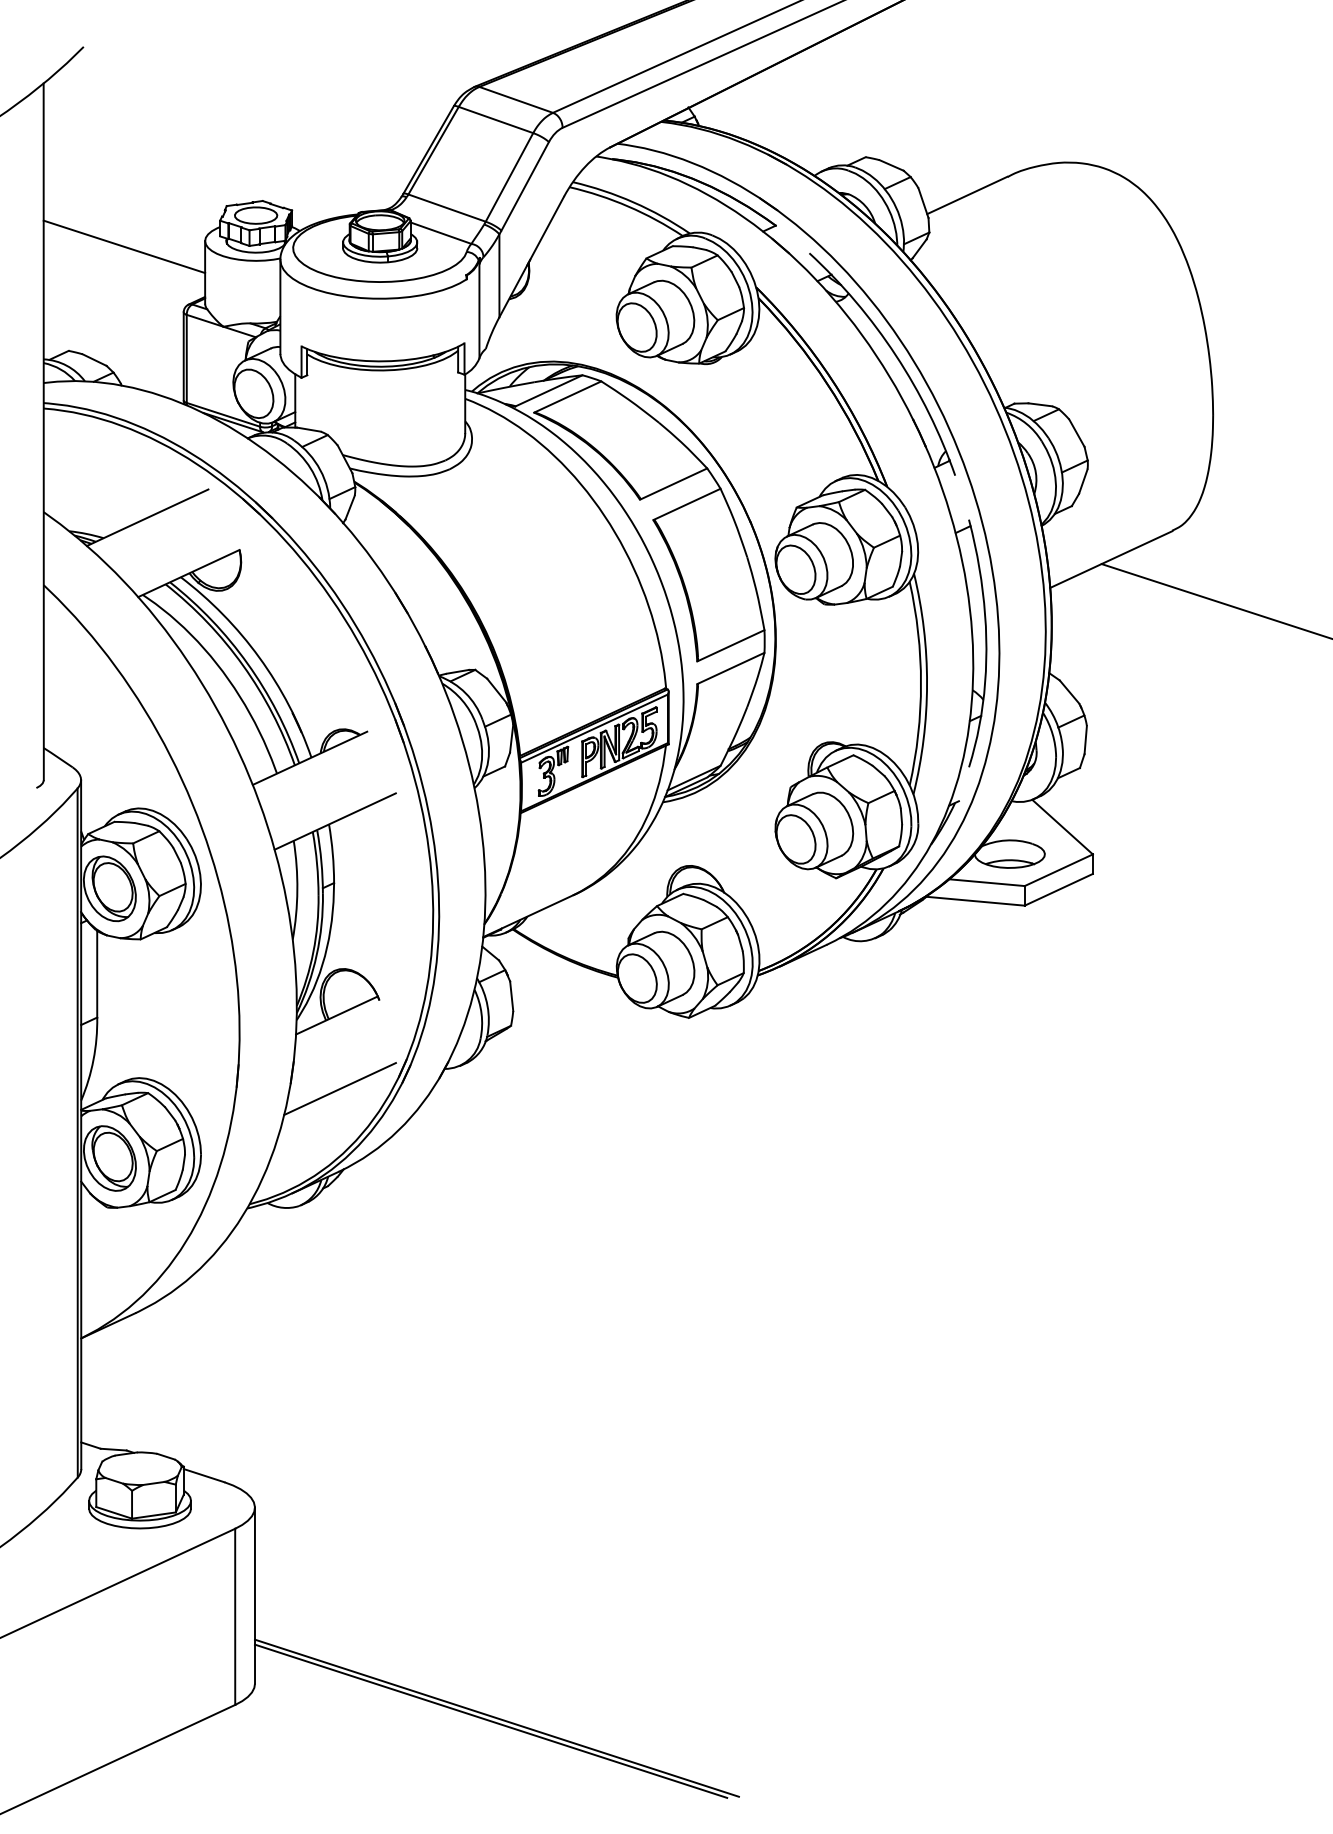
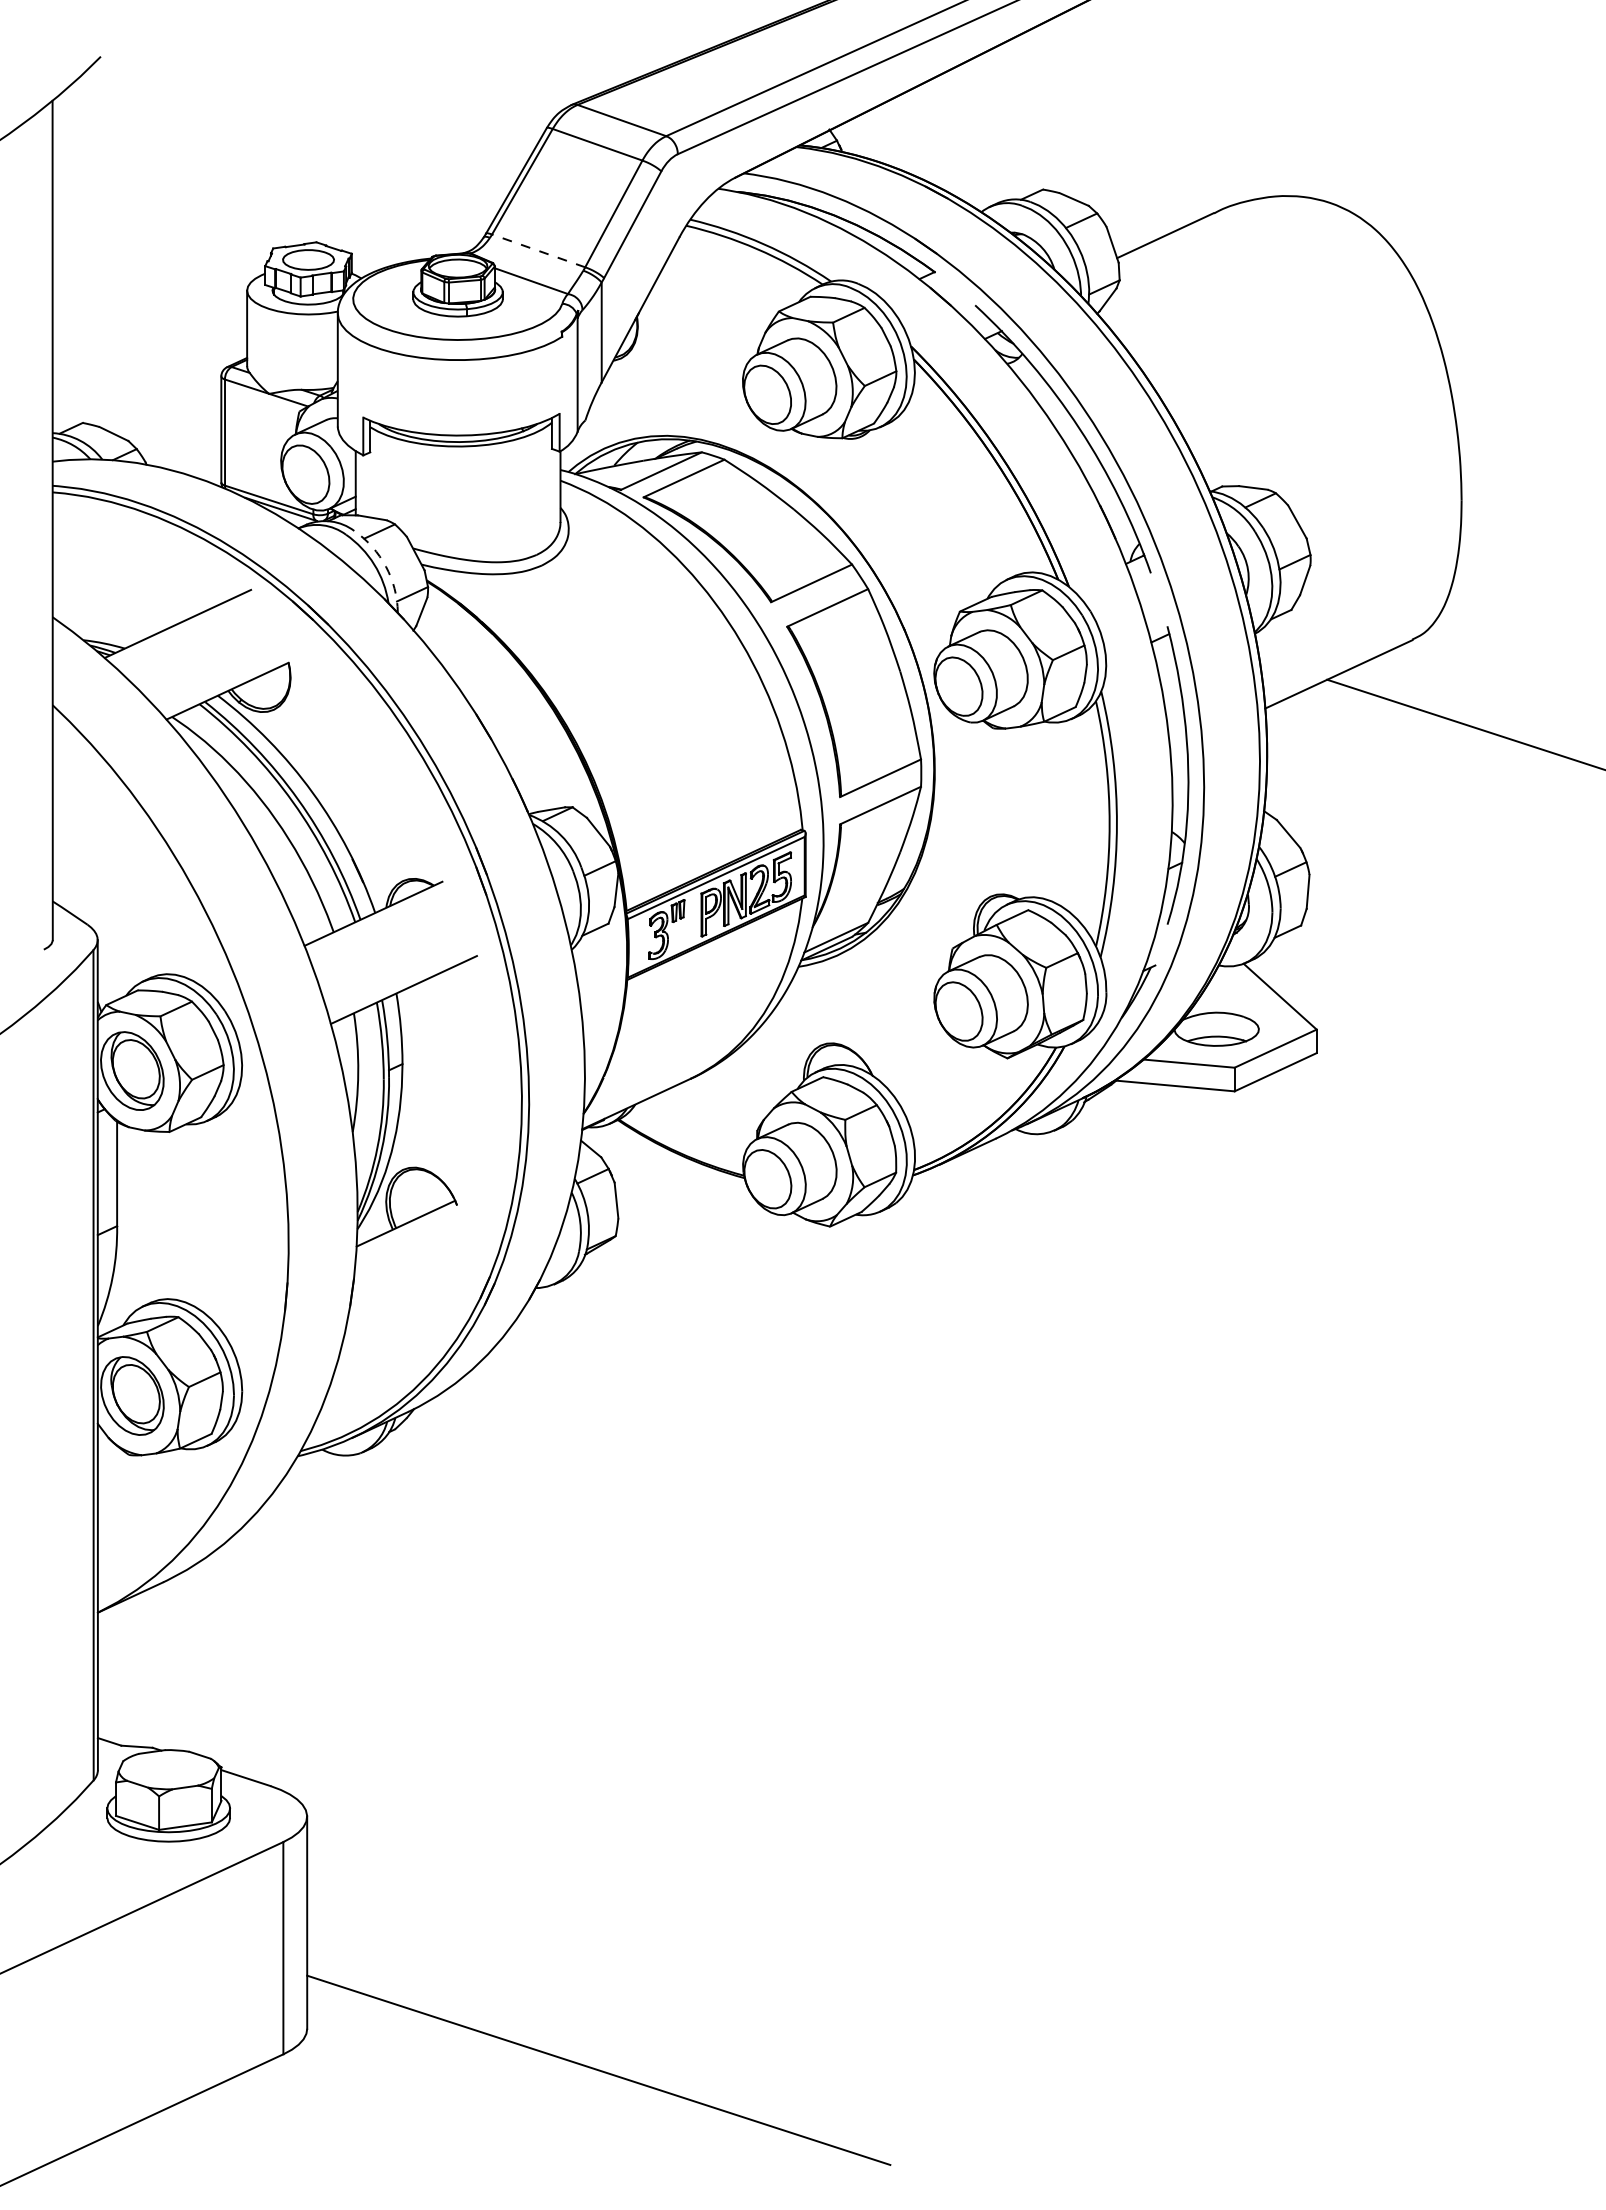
line: (446, 207) -> (538, 250), solid -> dashed
line: (124, 246) -> (149, 297), removed
arc: (319, 470) -> (385, 566), solid -> dashed
line: (339, 1088) -> (409, 1311), removed
line: (490, 1720) -> (591, 2073), removed

